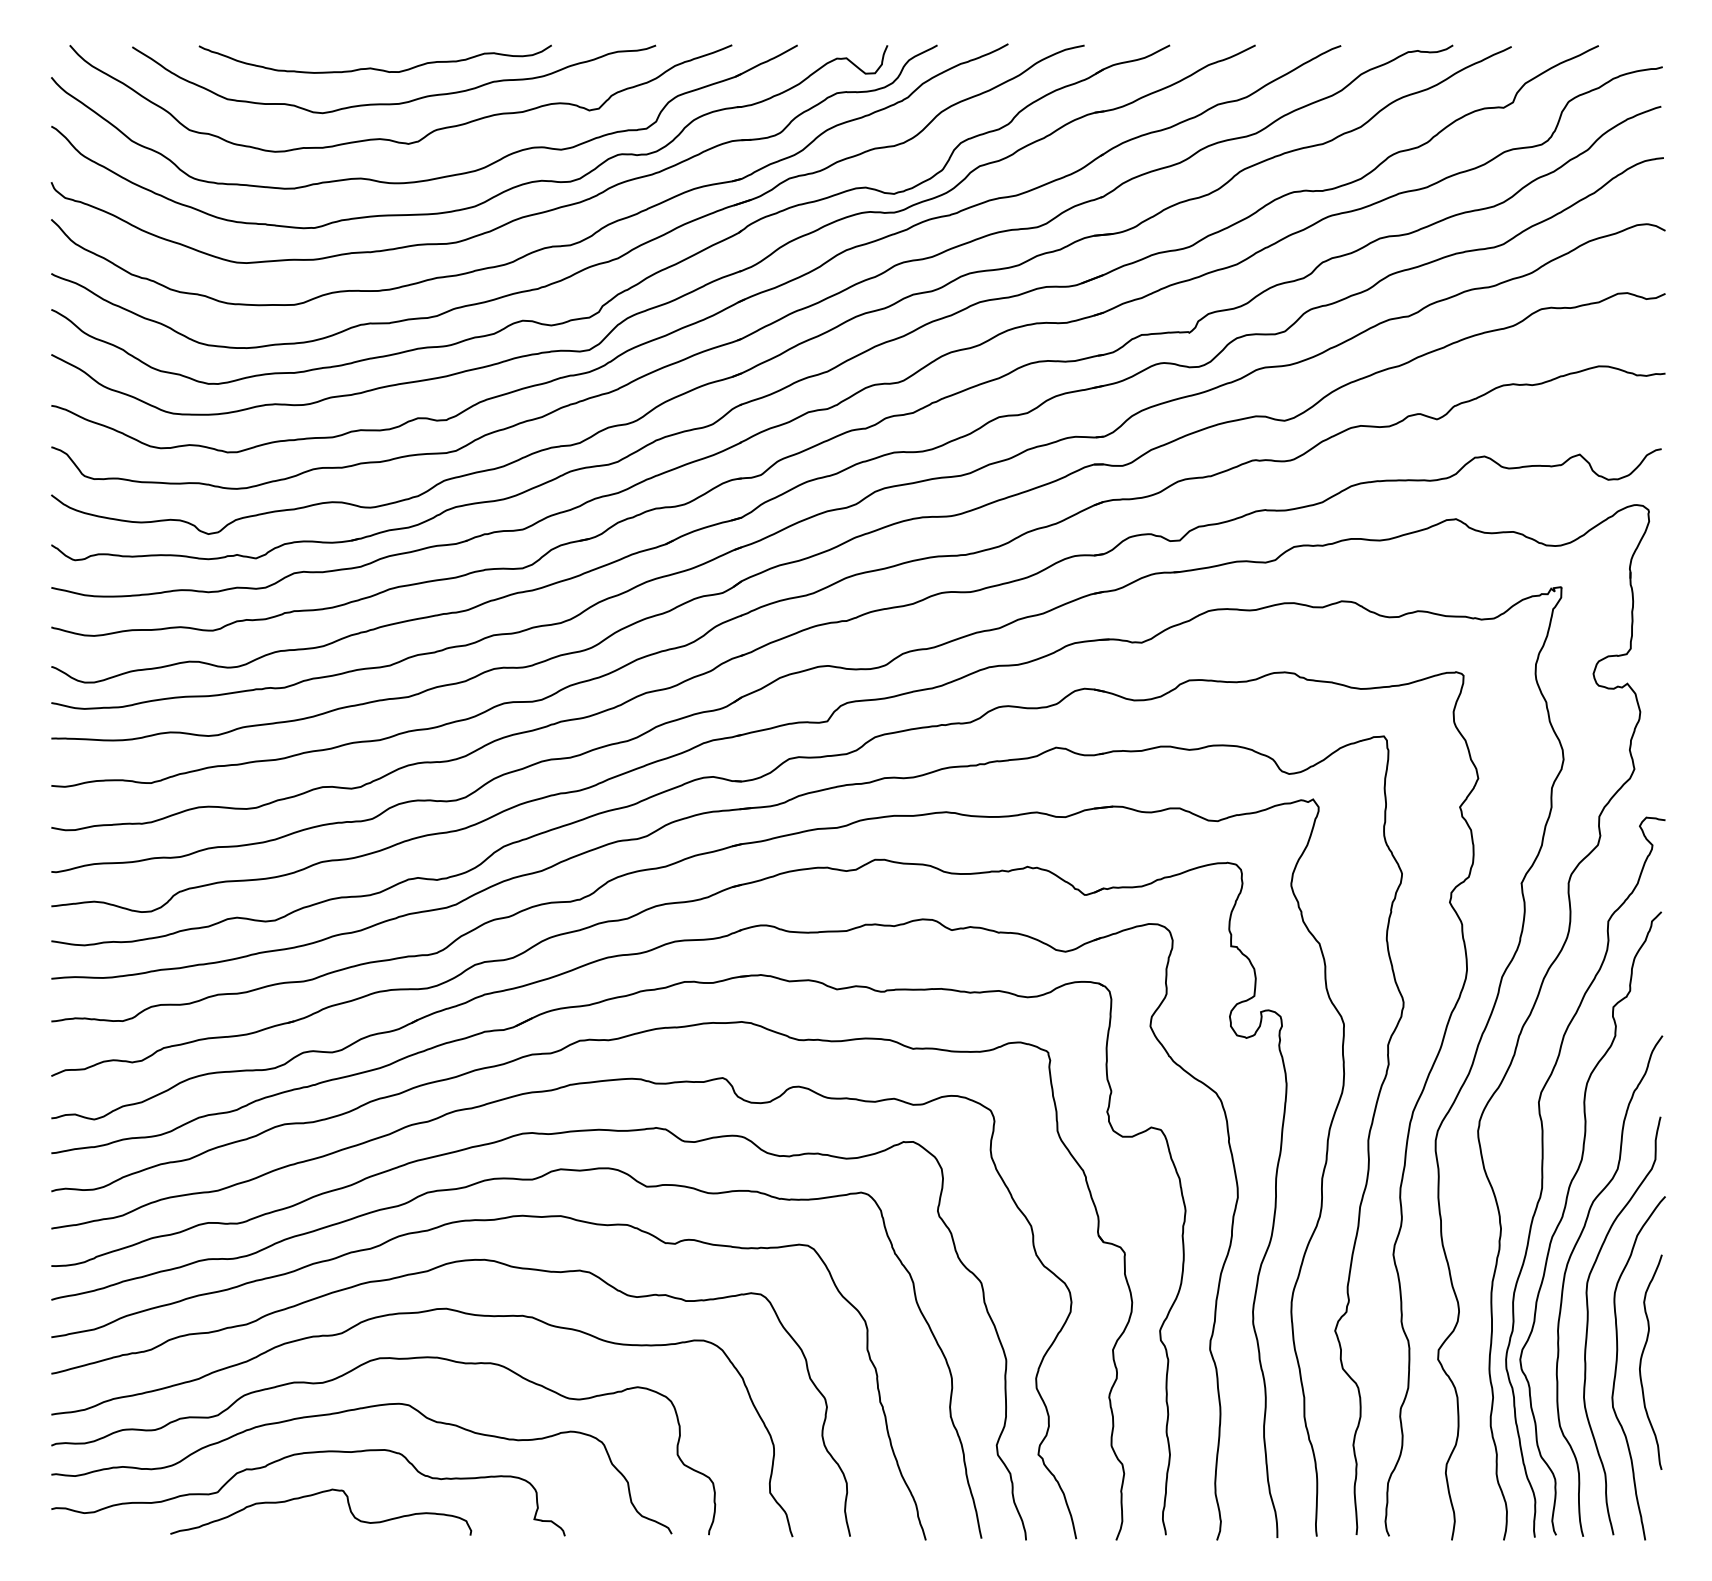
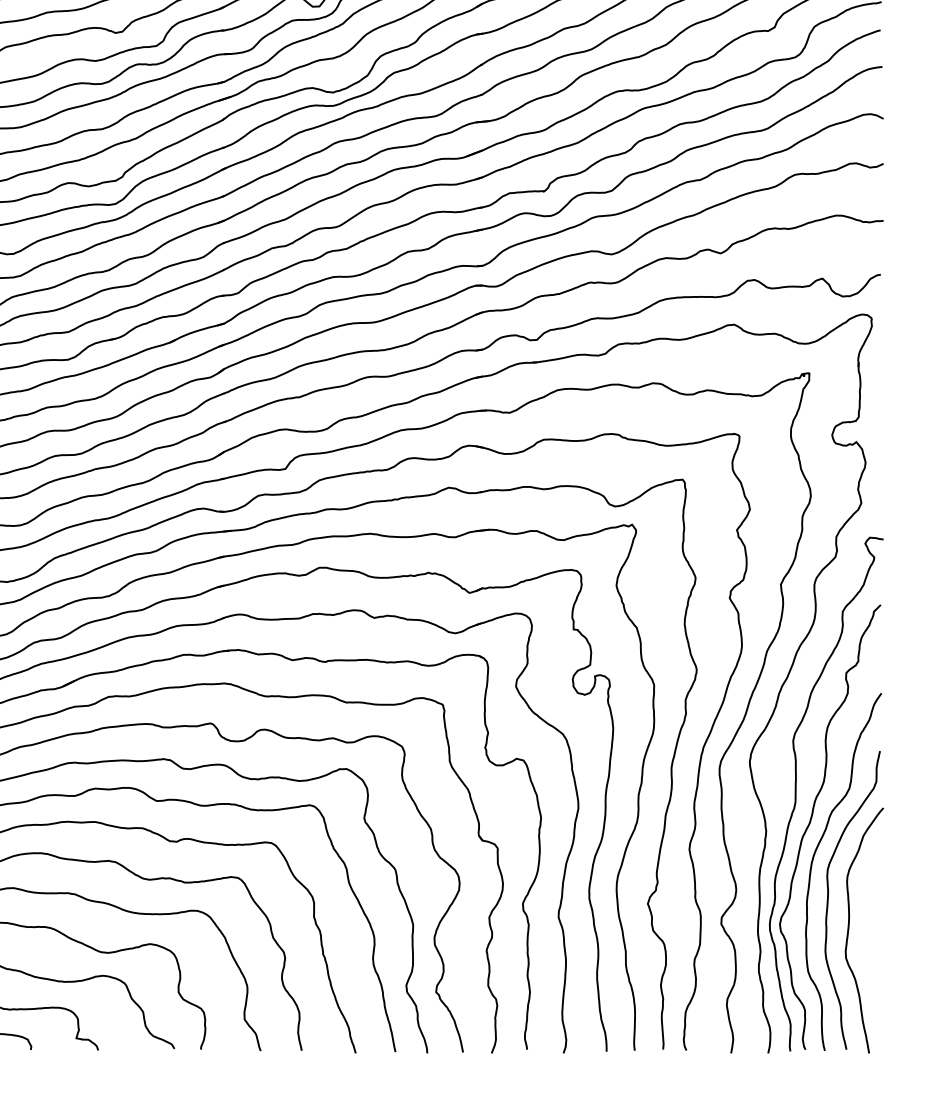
curve: (1642, 1358) -> (867, 923), removed

